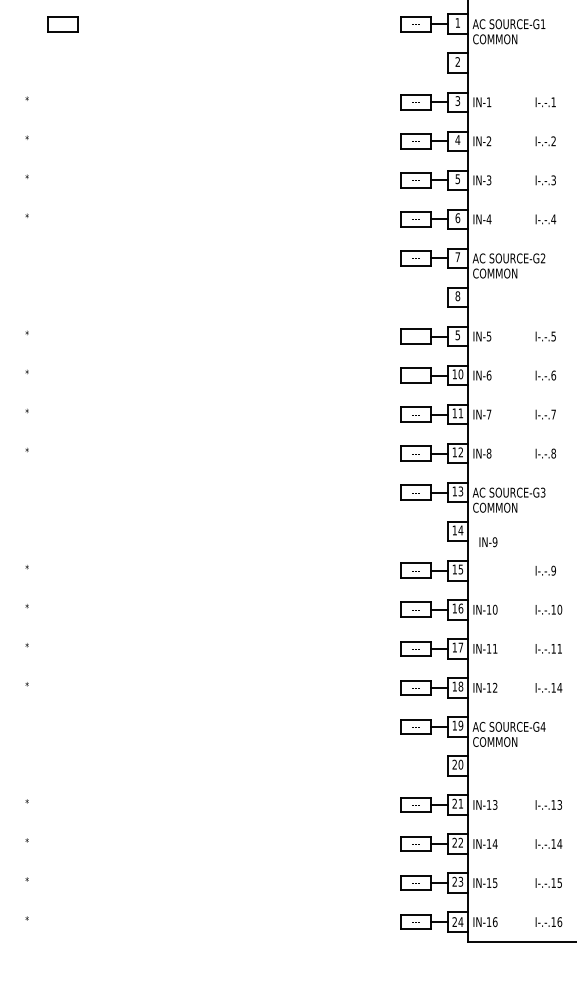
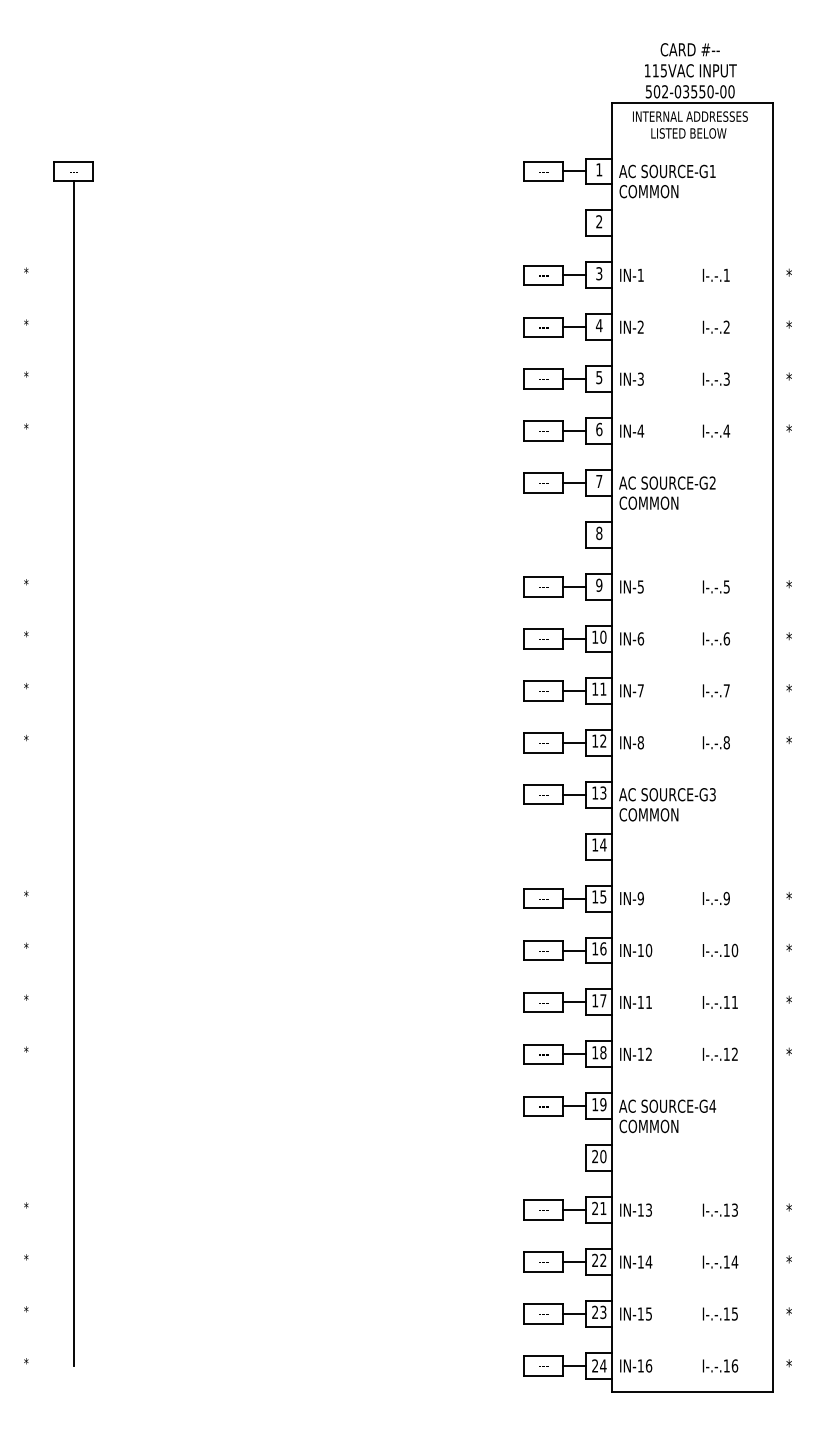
text: (458, 334) -> (599, 584), 5 -> 9
line: (62, 476) -> (73, 773), added
text: (488, 542) -> (631, 898), moved
text: (559, 687) -> (734, 1053), I-.-.14 -> I-.-.12

